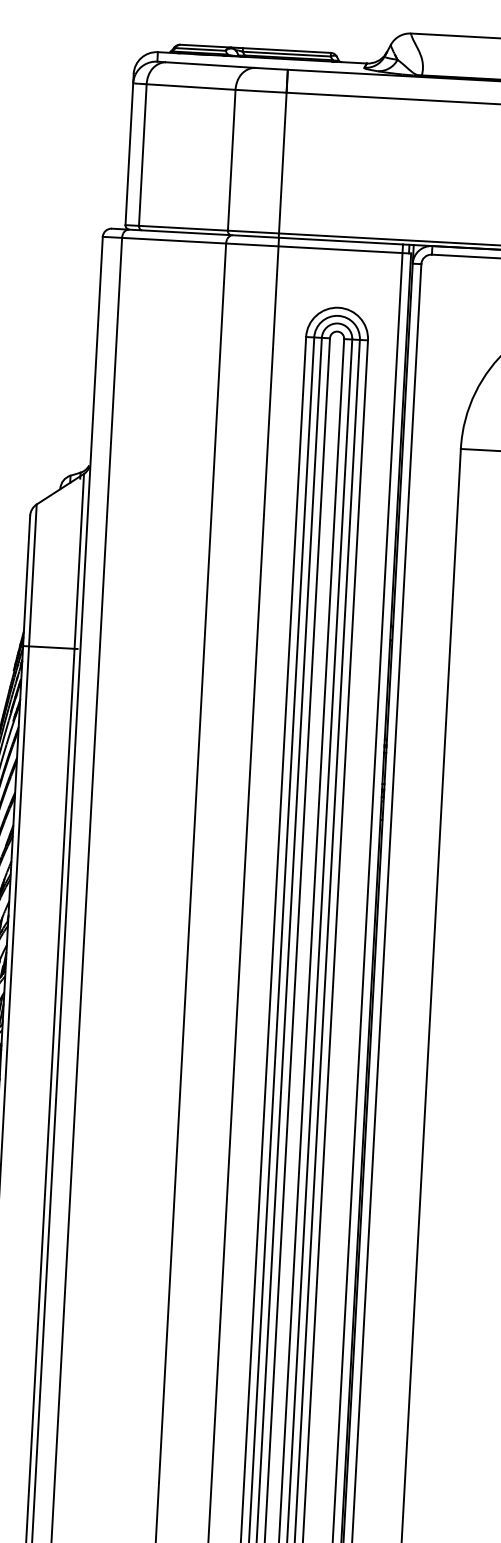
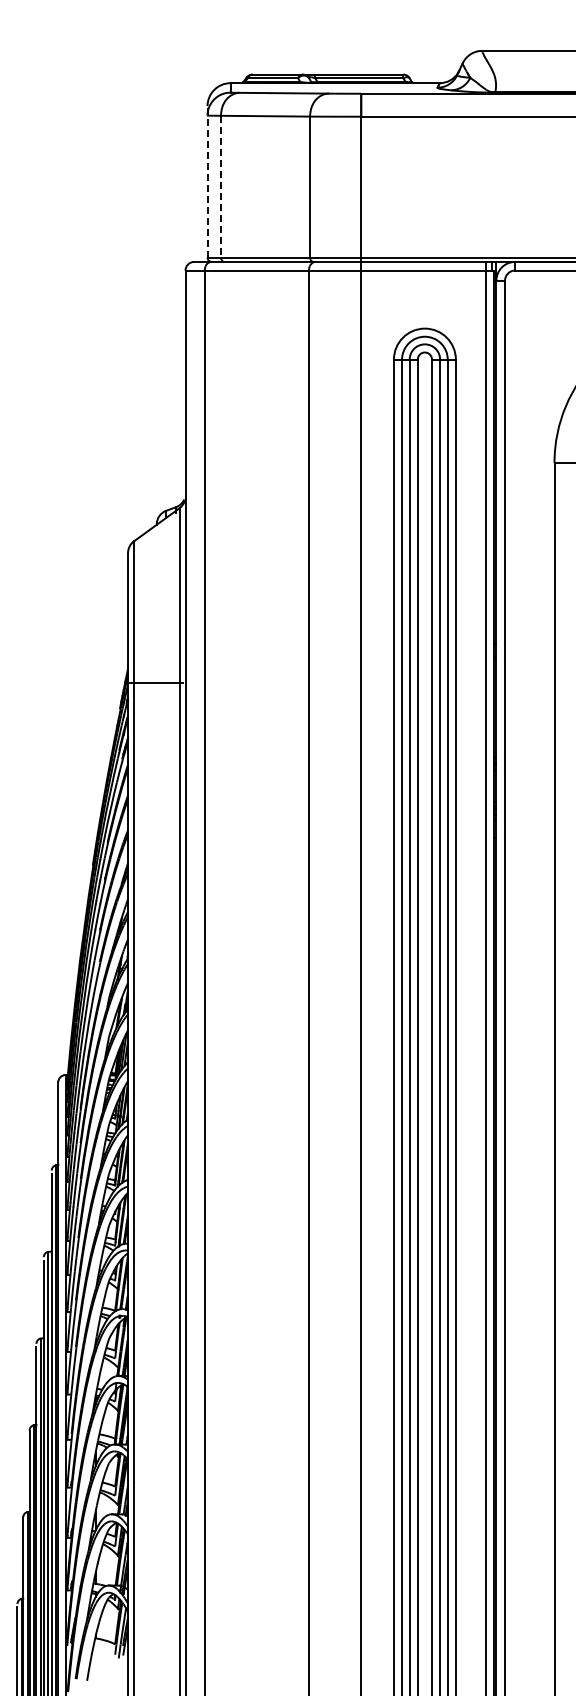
line: (129, 149) -> (207, 181), solid -> dashed
line: (143, 154) -> (221, 186), solid -> dashed

